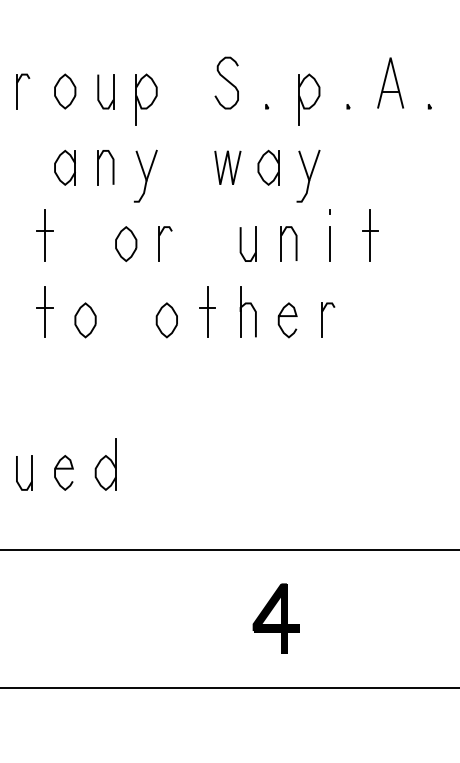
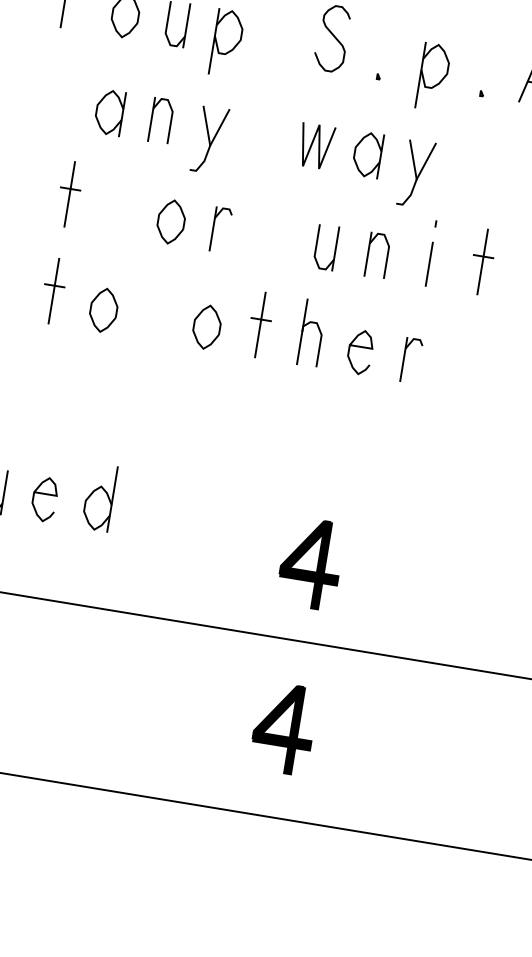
part: (275, 488) -> (309, 563), added

